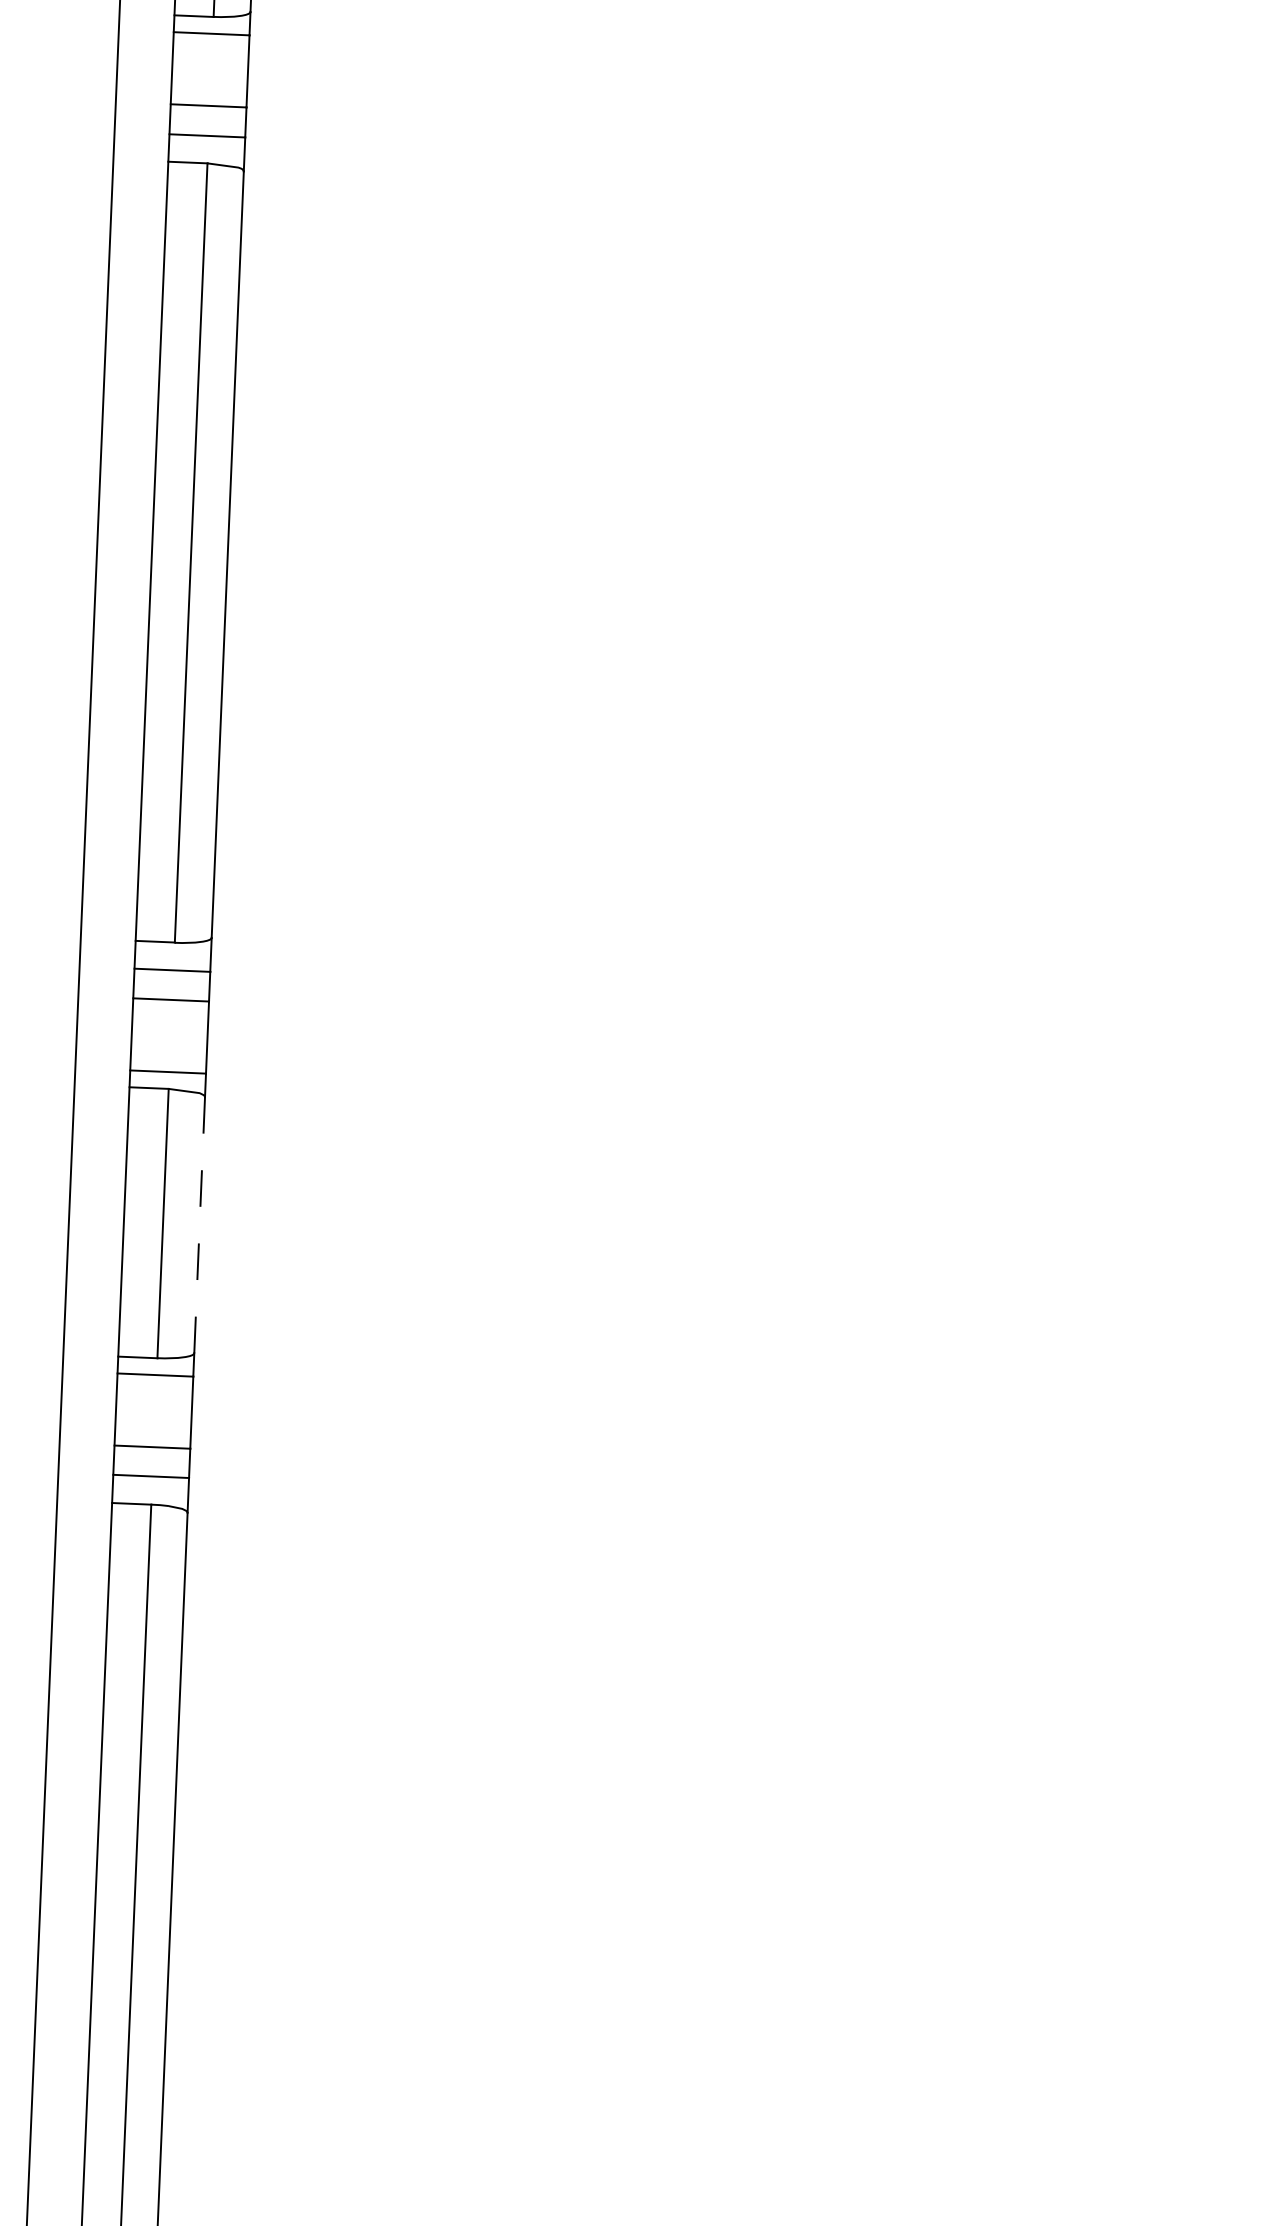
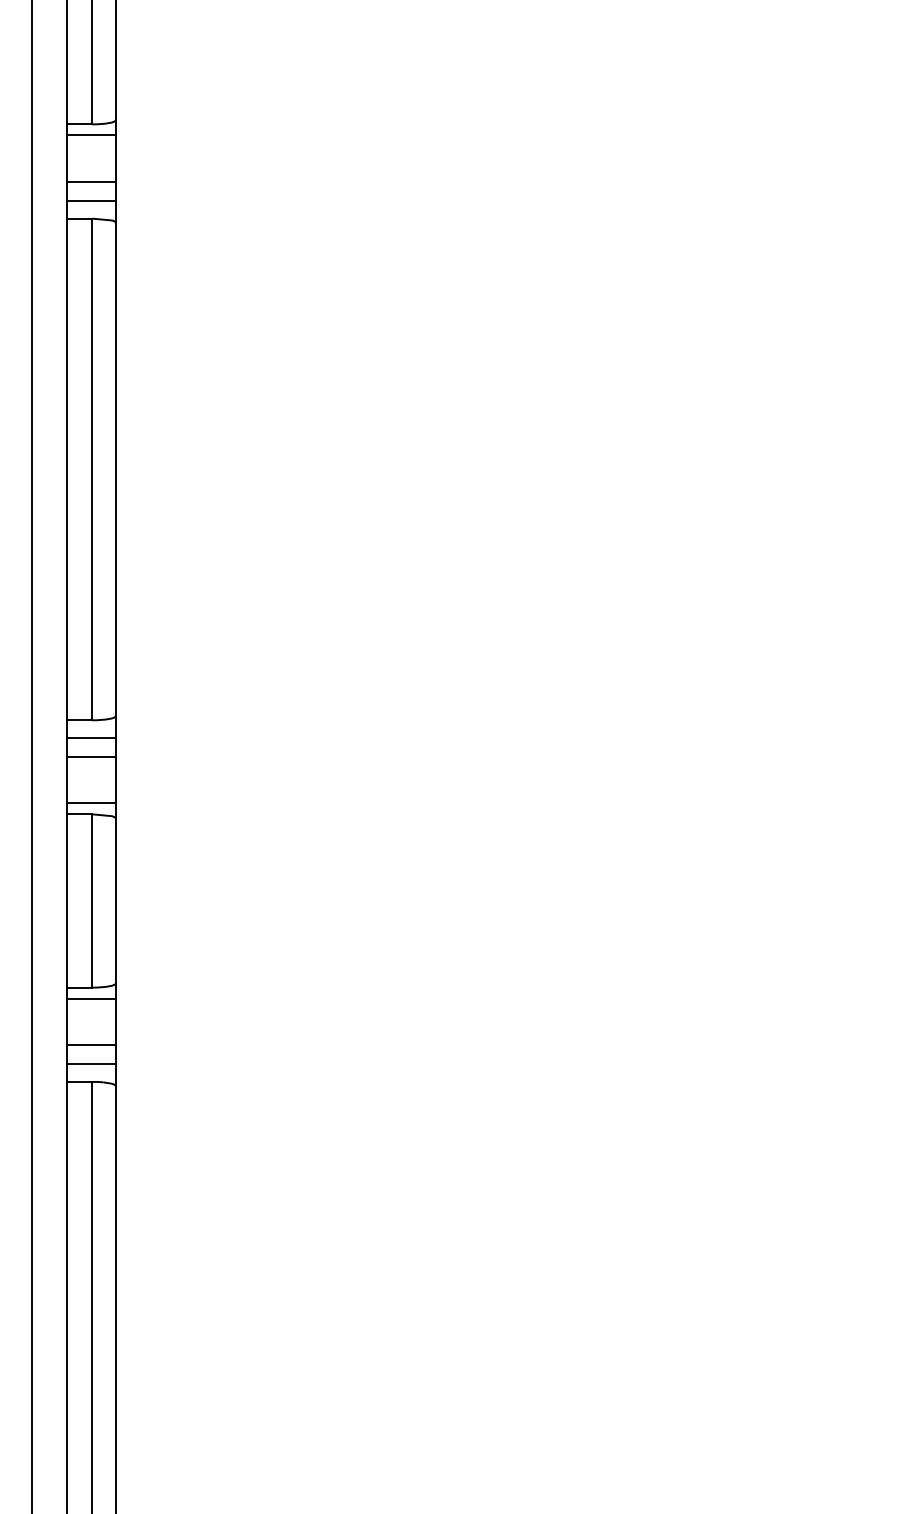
line: (199, 1224) -> (115, 900), dashed -> solid

